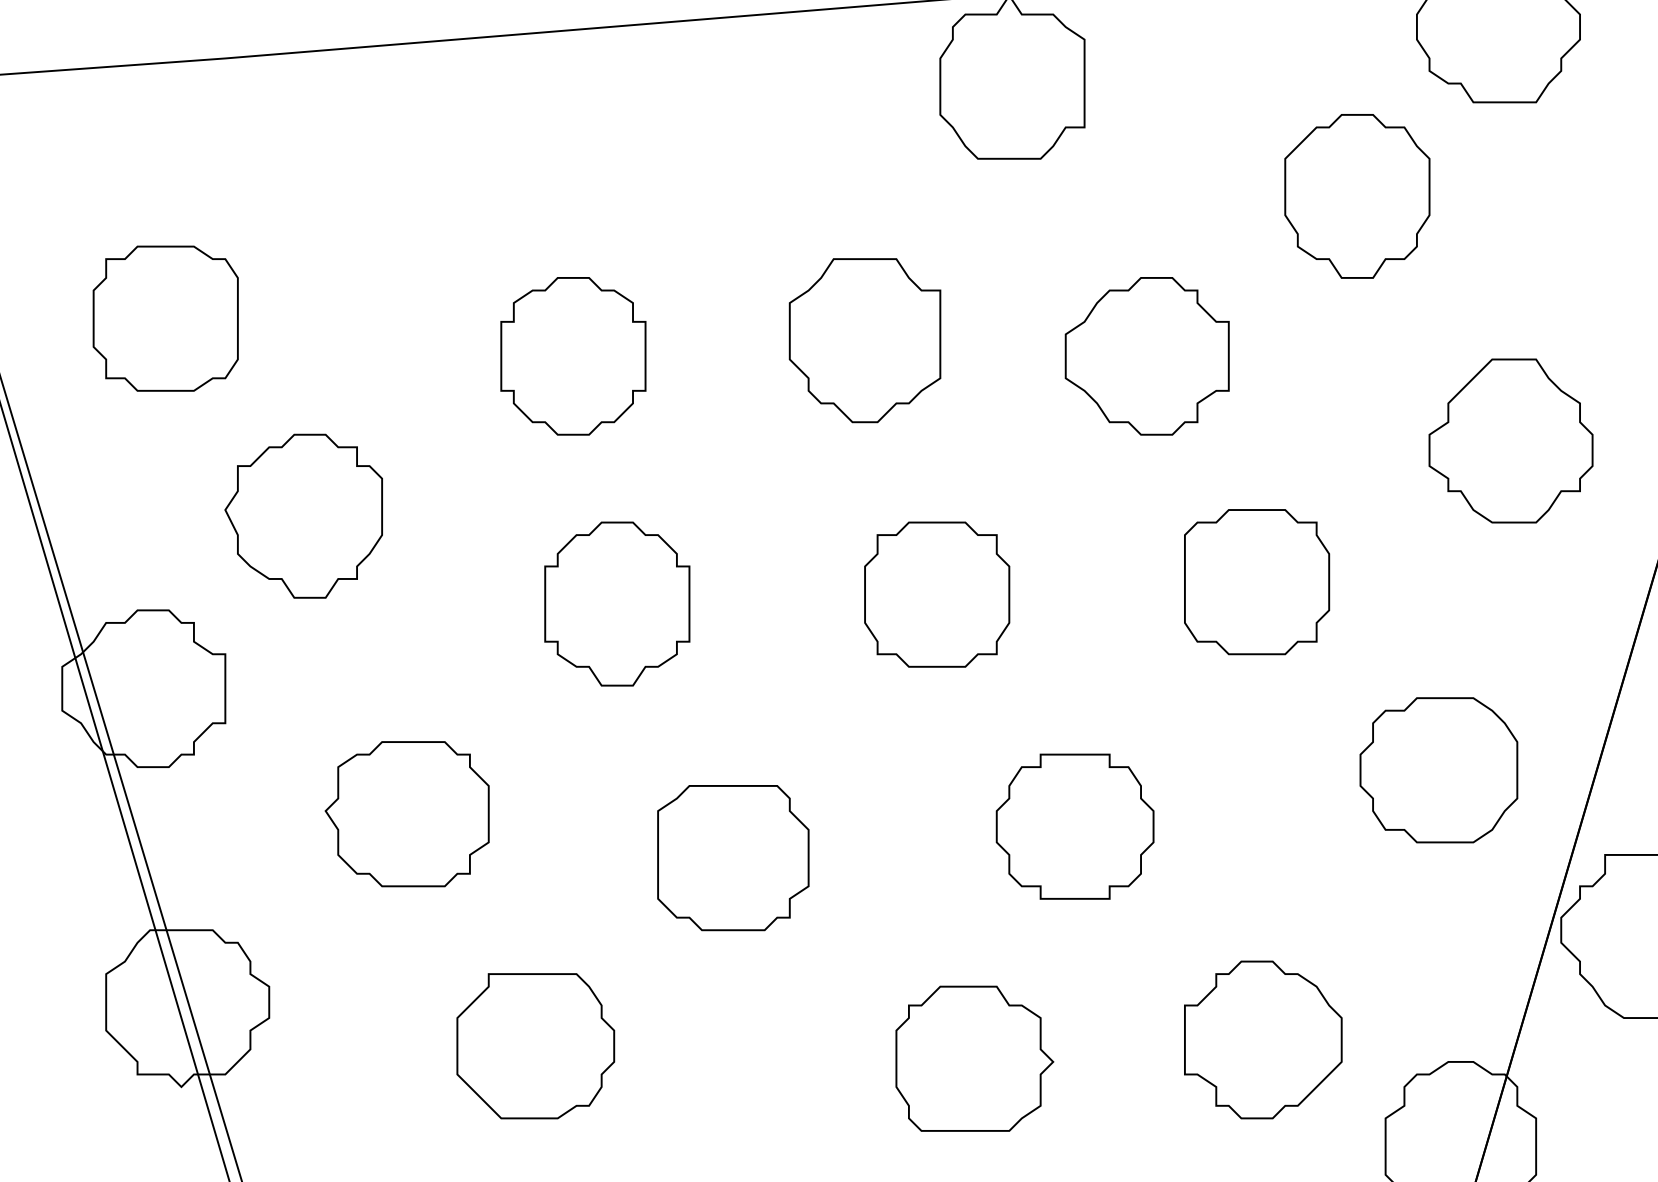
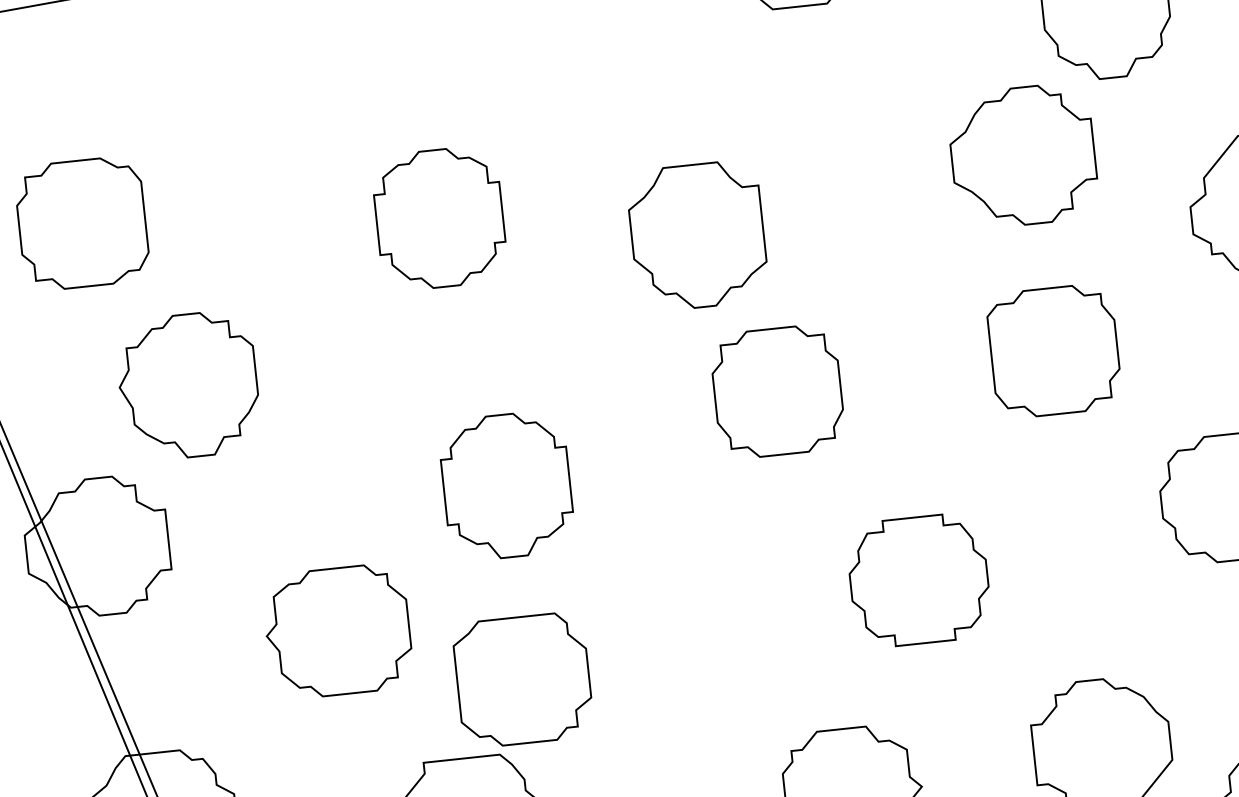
part: (864, 340) -> (697, 235), moved
part: (1146, 356) -> (1022, 156), moved
part: (303, 515) -> (188, 385), moved
part: (617, 603) -> (507, 485), moved
part: (733, 858) -> (523, 680), moved

